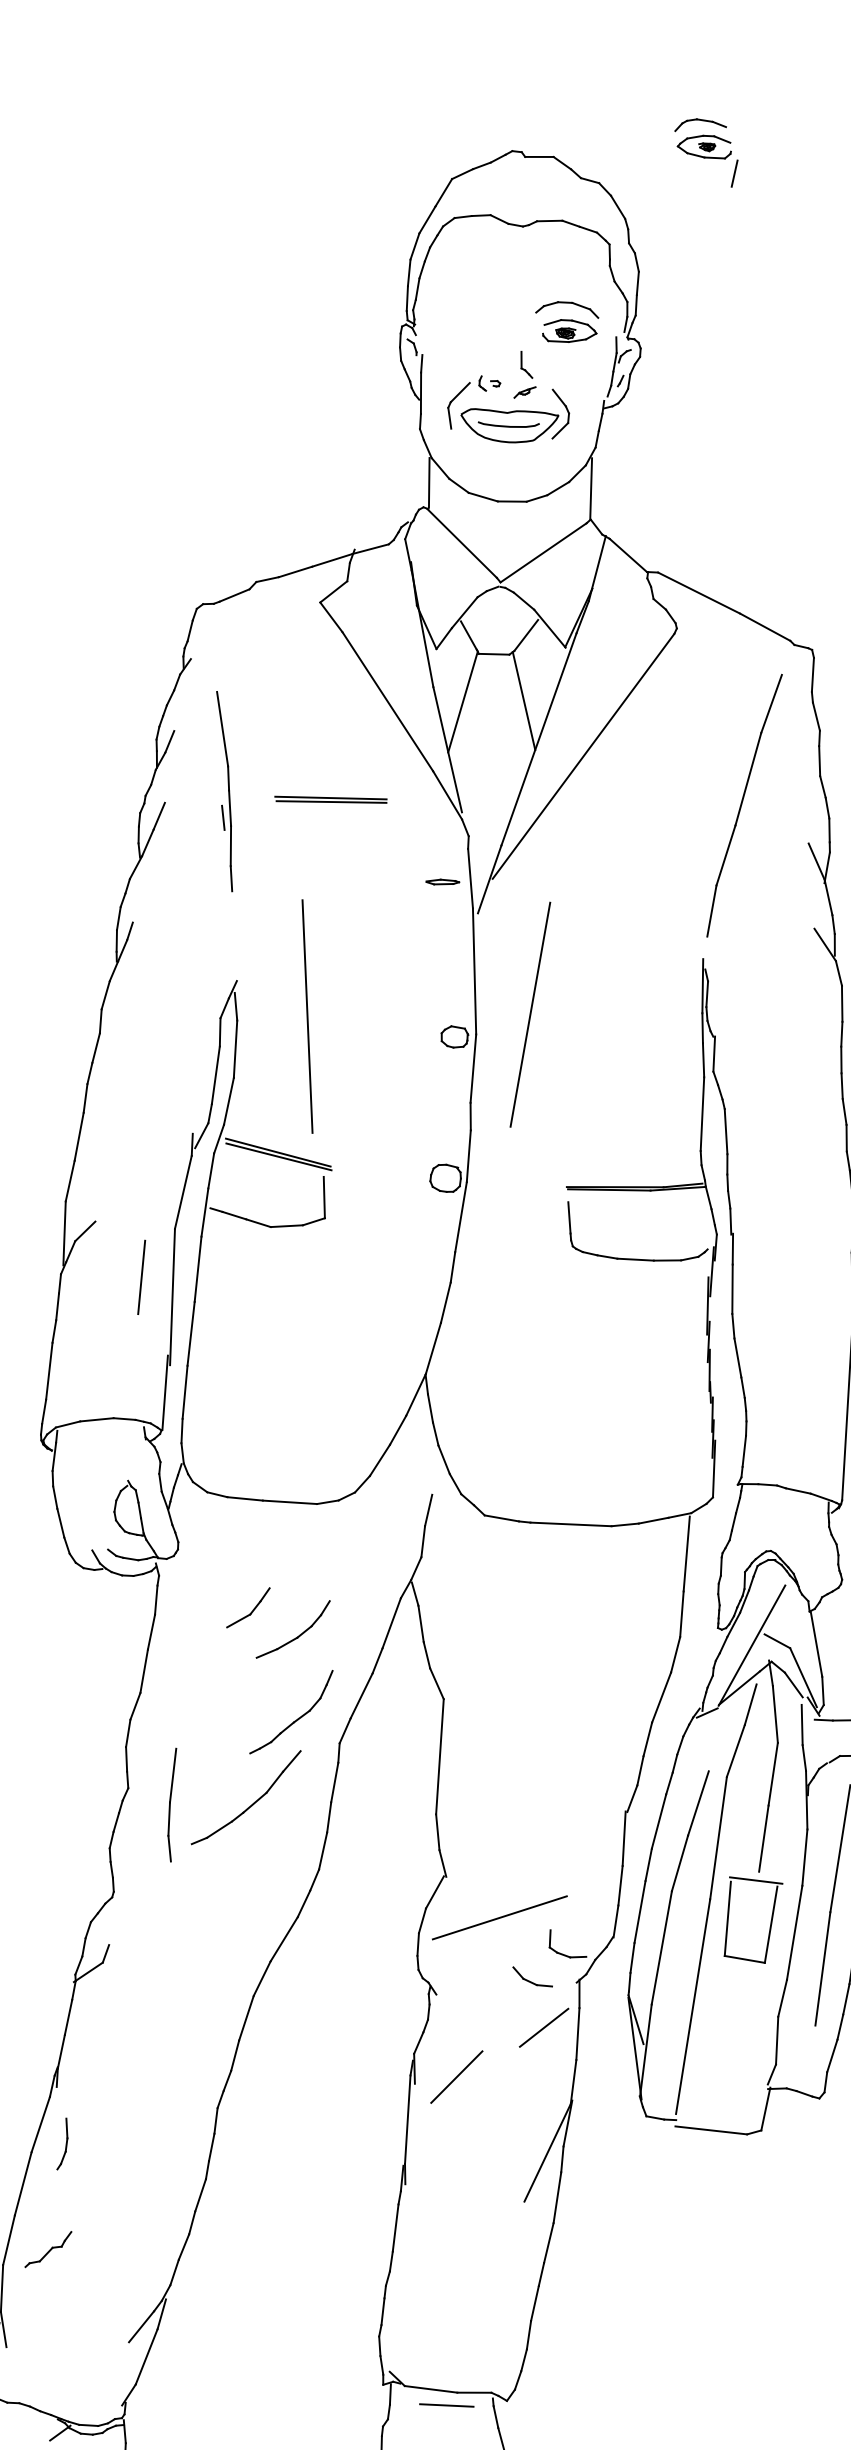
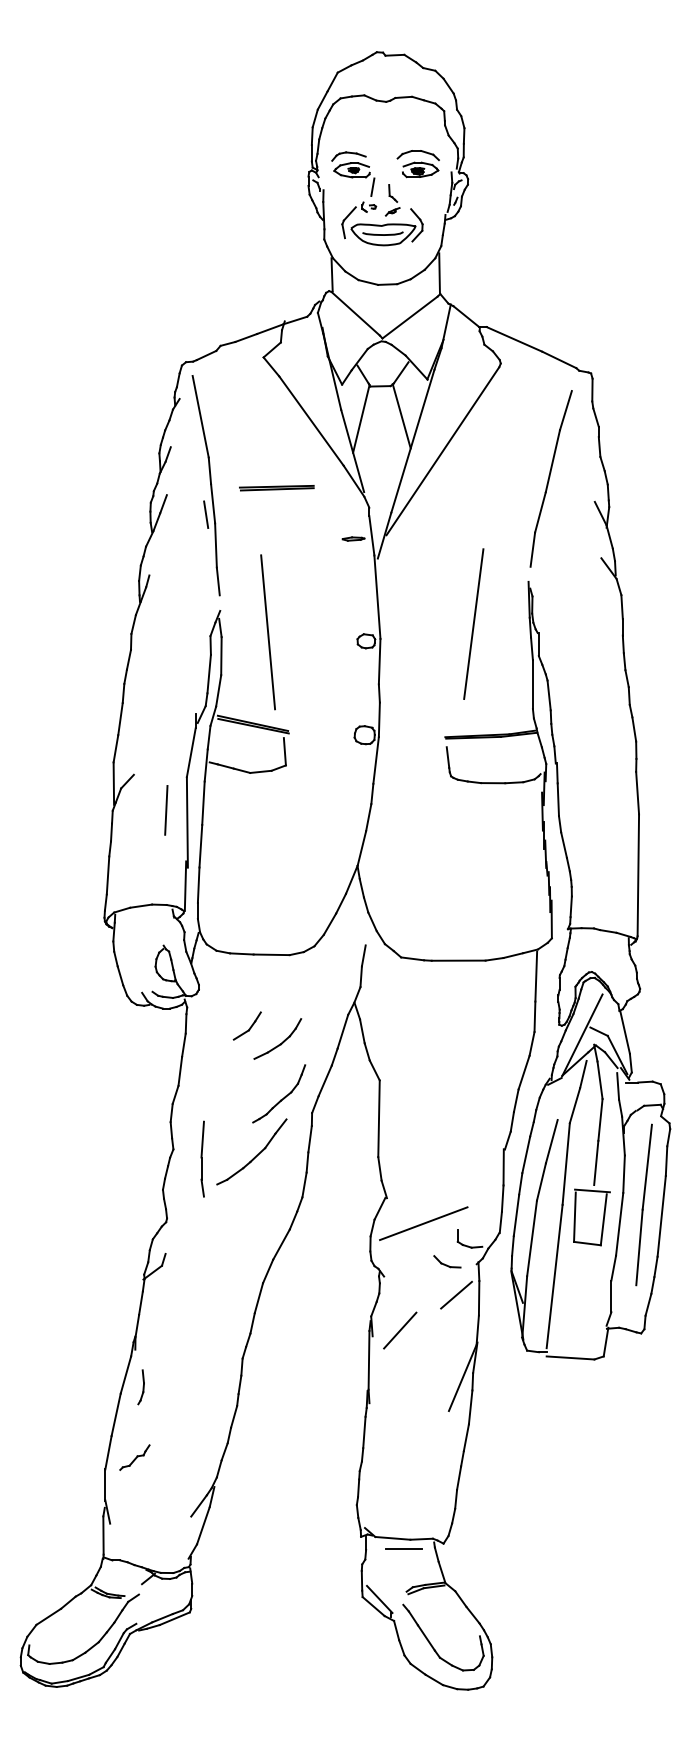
part: (706, 151) -> (353, 173), moved
part: (223, 791) -> (205, 485), size x1.67
line: (530, 1013) -> (473, 623), moved

